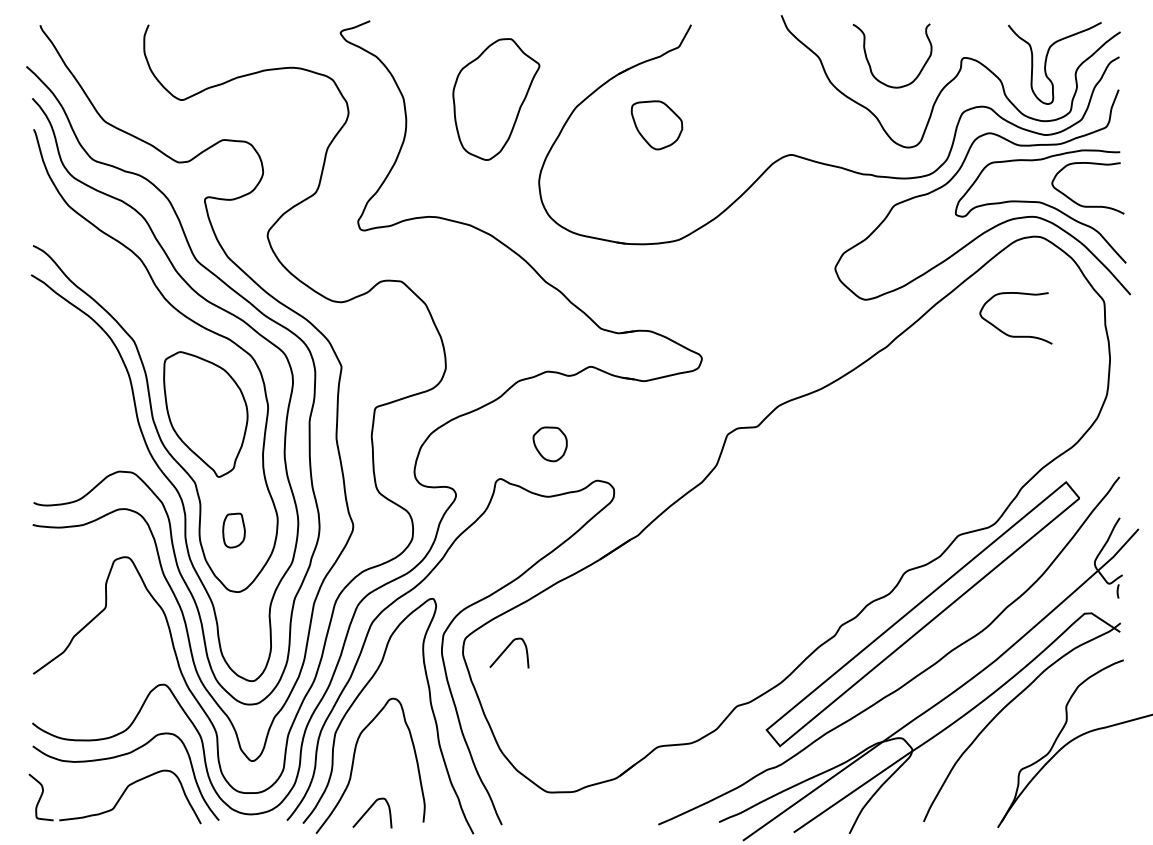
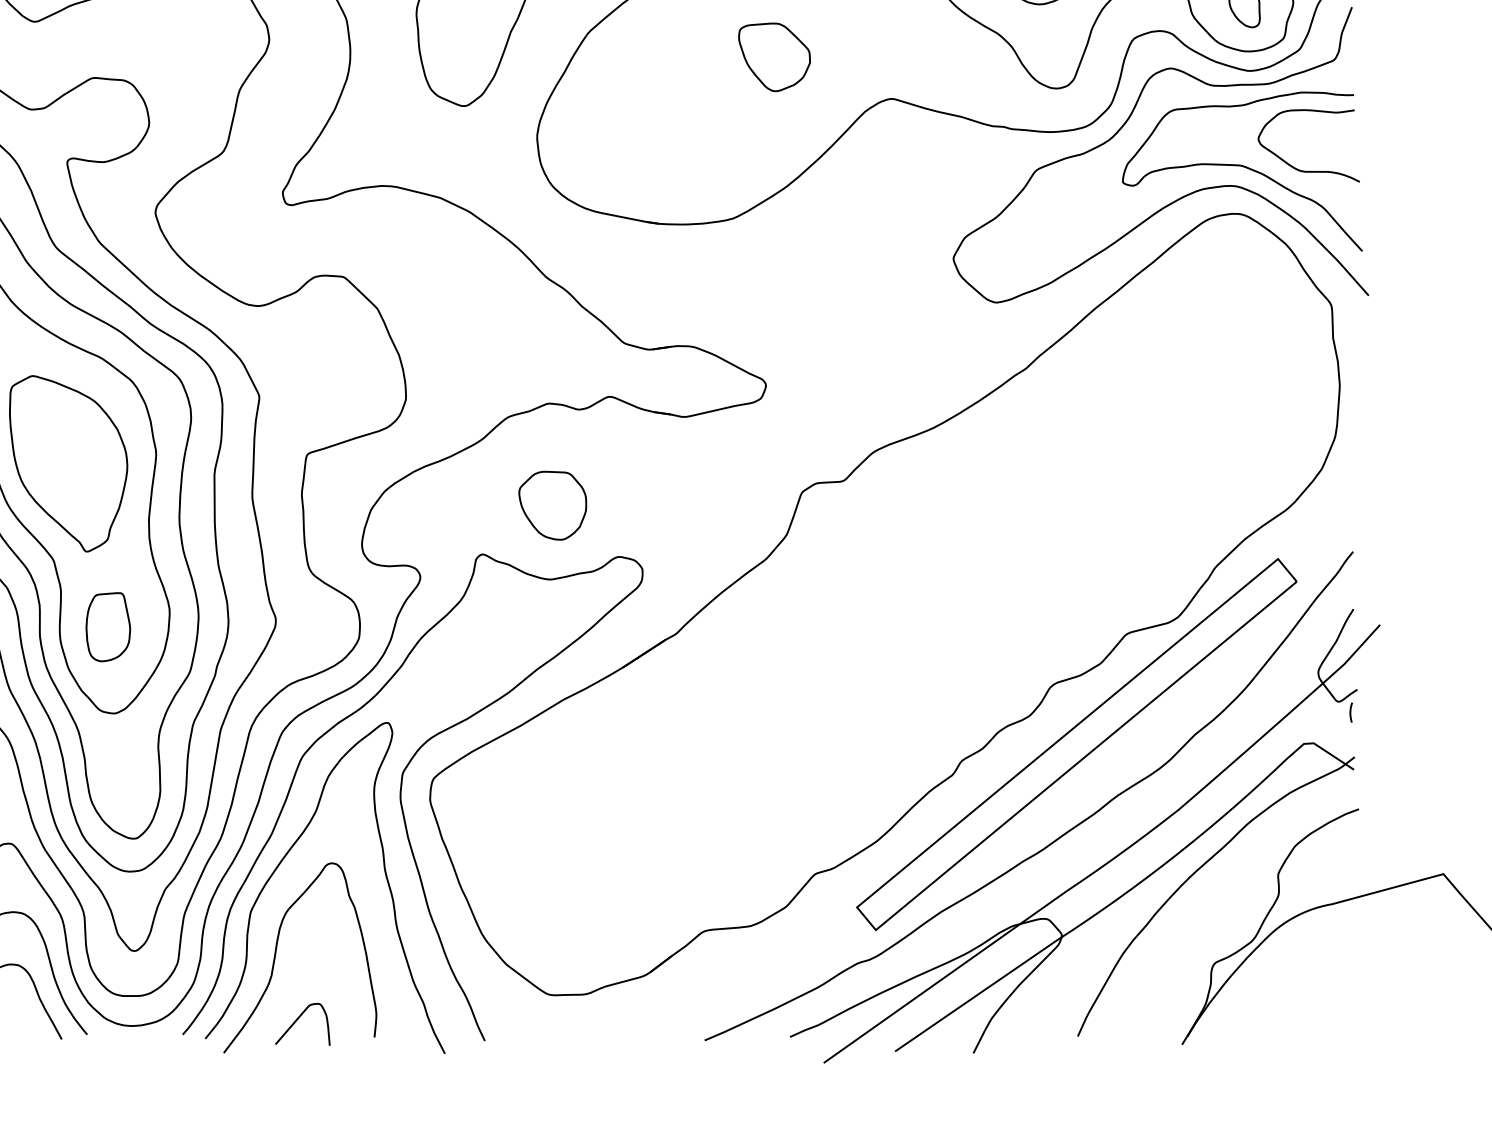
part: (656, 125) -> (773, 57), moved
curve: (1015, 335) -> (1206, 352), removed
part: (549, 444) -> (551, 505), size x1.43
part: (233, 530) -> (107, 626), size x1.43
curve: (506, 650) -> (491, 795), removed

